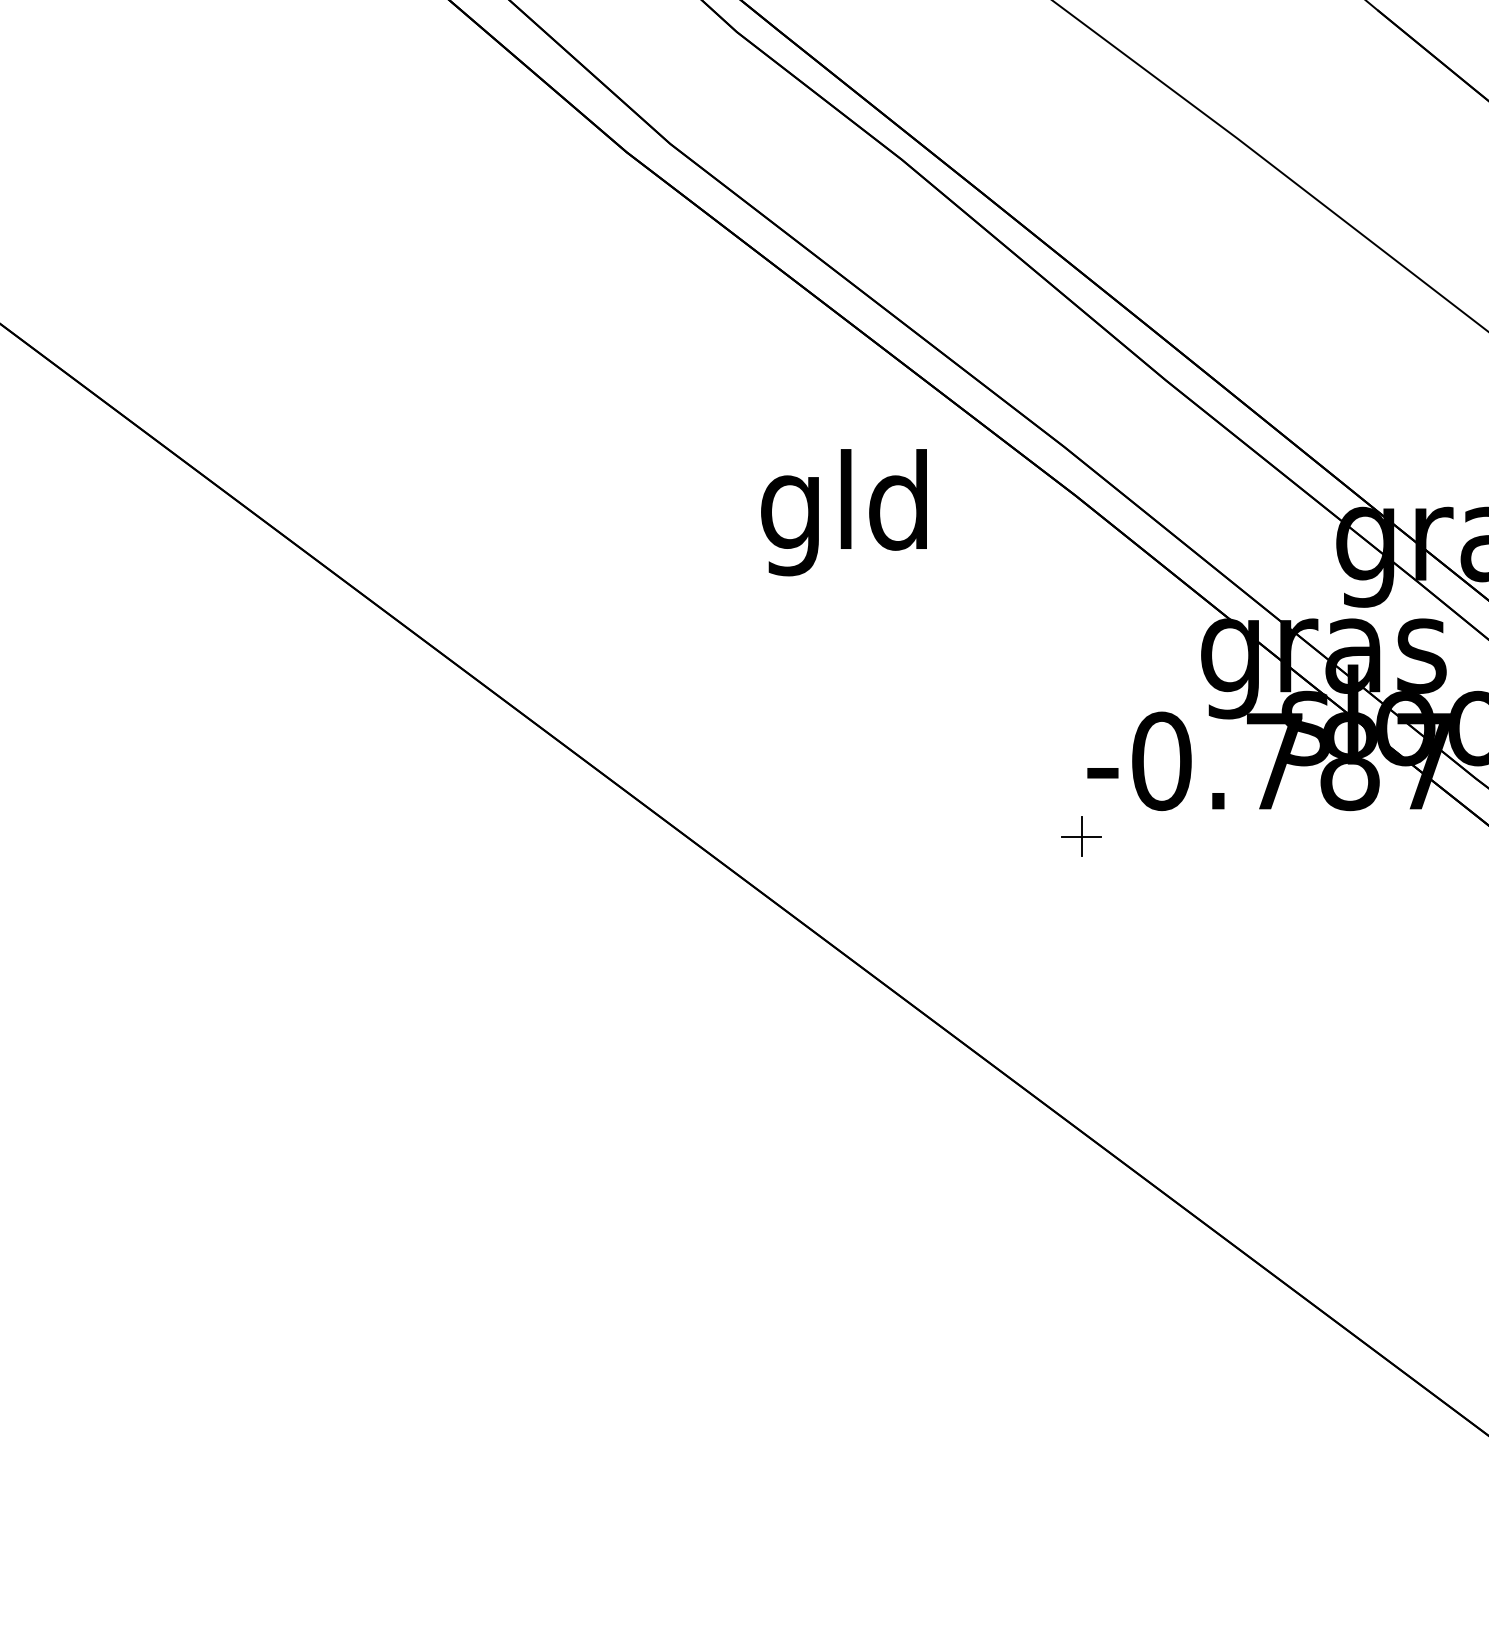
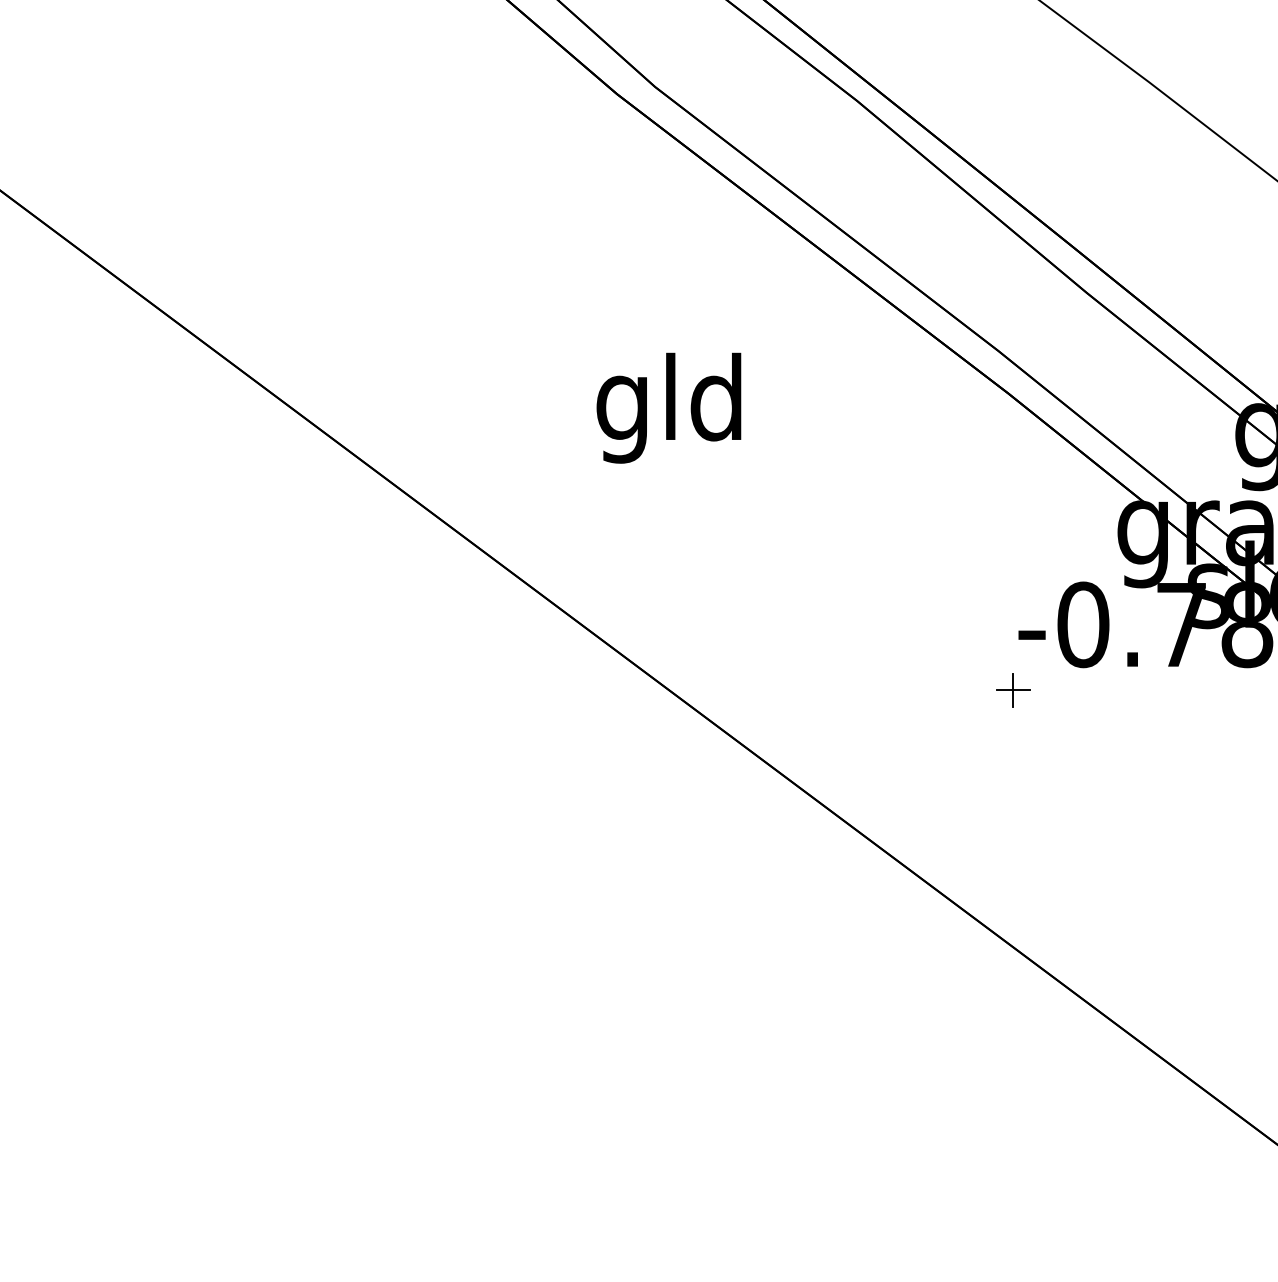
text: (843, 512) -> (668, 408), moved

